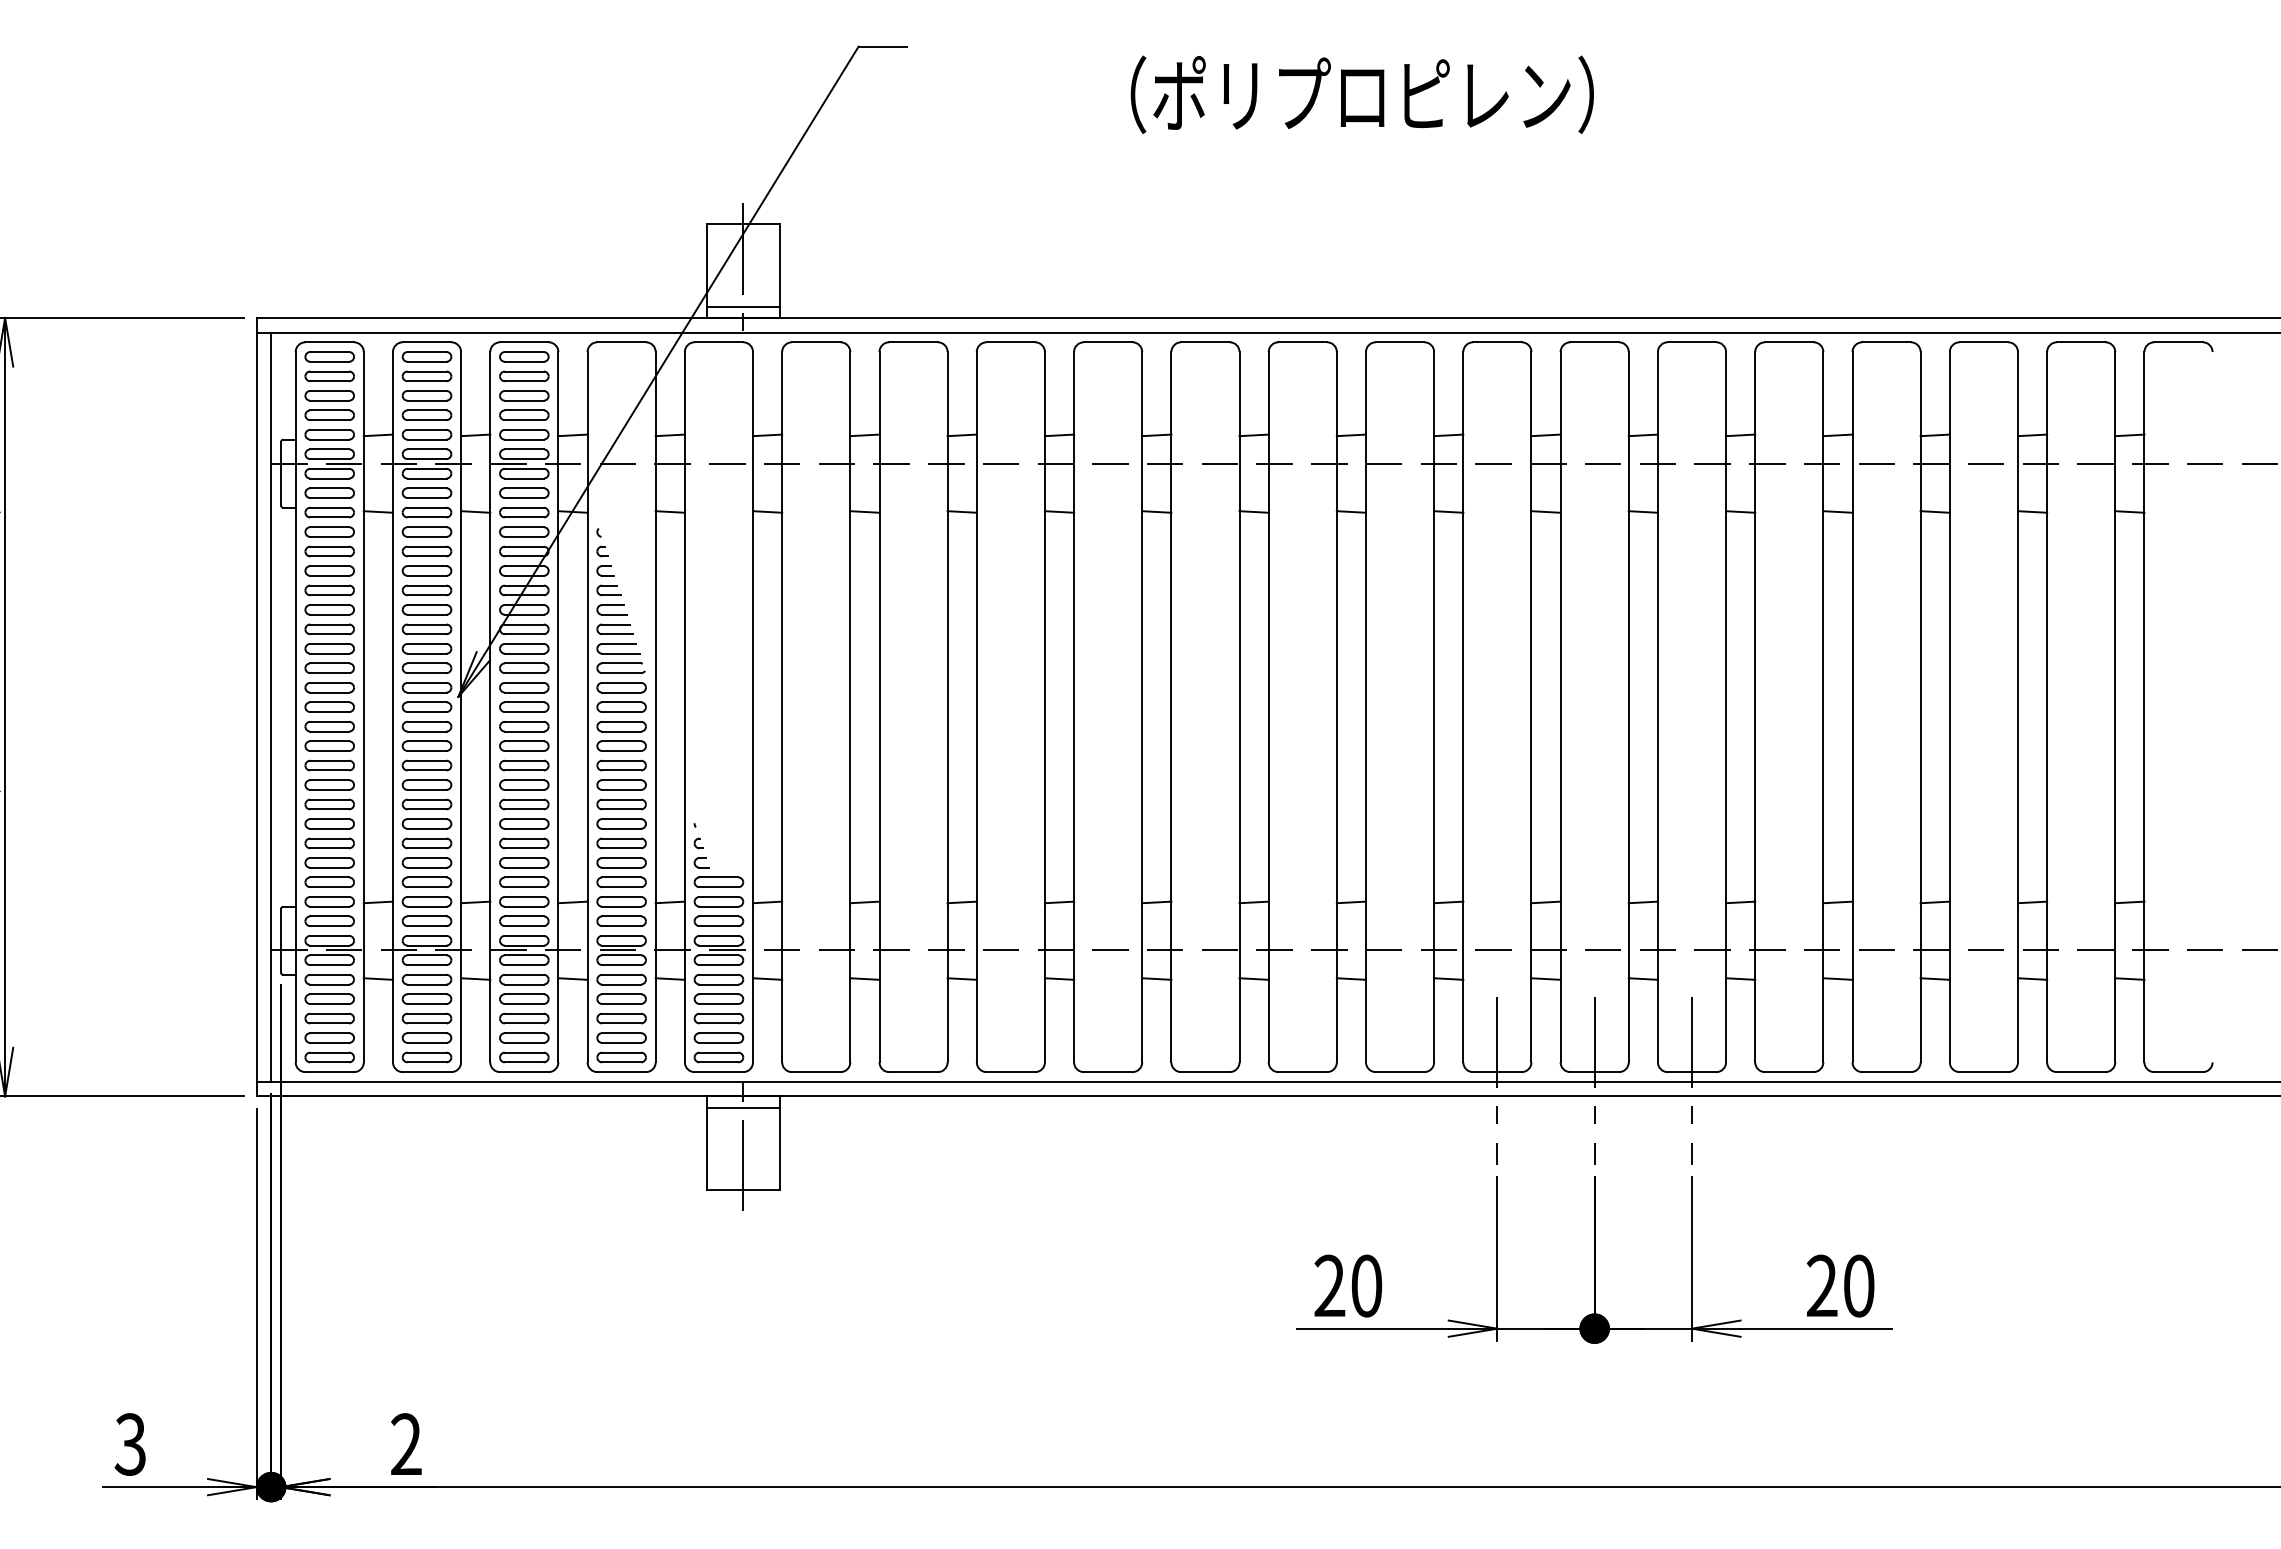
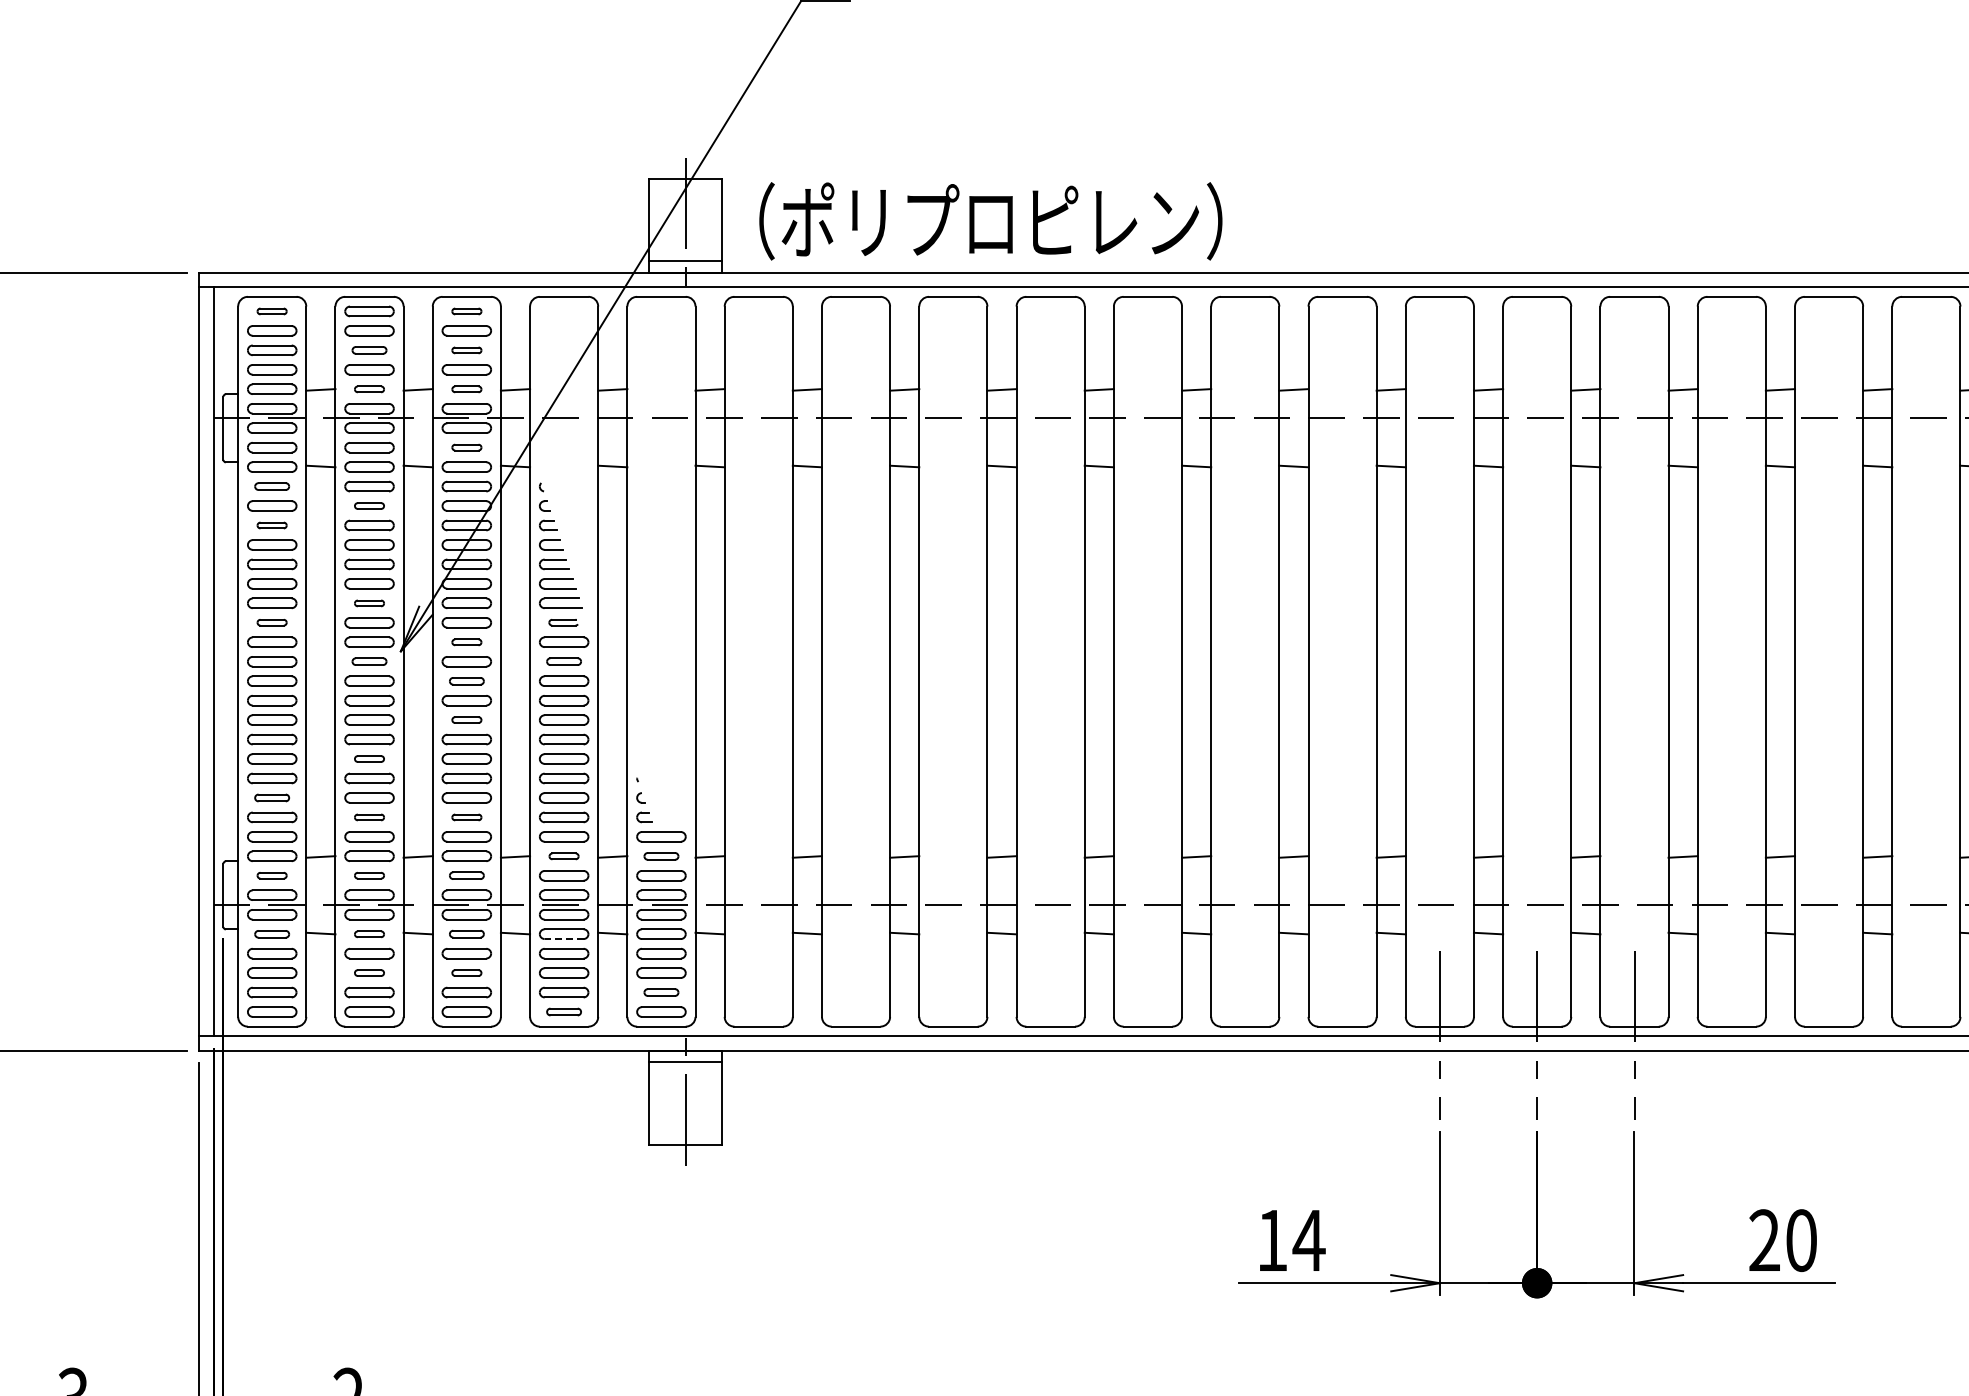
text: (1361, 94) -> (990, 221), moved
part: (329, 356) -> (272, 311), size x0.6
part: (524, 356) -> (467, 311), size x0.6
part: (426, 395) -> (369, 350), size x0.7
part: (524, 395) -> (467, 350), size x0.6
part: (426, 434) -> (369, 389), size x0.6
part: (524, 434) -> (467, 389), size x0.6
part: (524, 492) -> (467, 447), size x0.6
part: (329, 531) -> (272, 486), size x0.7
part: (426, 551) -> (369, 506), size x0.6
part: (329, 570) -> (272, 525), size x0.6
part: (426, 648) -> (369, 603), size x0.6
part: (329, 667) -> (272, 622), size x0.6
part: (620, 667) -> (563, 622), size x0.6
part: (524, 687) -> (467, 642), size x0.6
part: (426, 706) -> (369, 661), size x0.7
part: (621, 706) -> (564, 661), size x0.7
part: (524, 726) -> (467, 681), size x0.7
part: (524, 765) -> (467, 720), size x0.6
part: (426, 804) -> (369, 759), size x0.6
part: (329, 843) -> (272, 798), size x0.7
part: (426, 862) -> (369, 817), size x0.6
part: (524, 862) -> (467, 817), size x0.6
part: (621, 901) -> (564, 856), size x0.6
part: (718, 901) -> (661, 856), size x0.7
part: (329, 920) -> (272, 875), size x0.6
part: (426, 920) -> (369, 875), size x0.6
part: (524, 920) -> (467, 875), size x0.7
part: (329, 979) -> (272, 934), size x0.7
part: (426, 979) -> (369, 934), size x0.6
part: (524, 979) -> (467, 934), size x0.7
line: (621, 984) -> (564, 939), solid -> dashed
part: (426, 1018) -> (369, 973), size x0.6
part: (524, 1018) -> (467, 973), size x0.6
part: (718, 1037) -> (661, 992), size x0.7
part: (621, 1057) -> (564, 1012), size x0.7
text: (1348, 1285) -> (1291, 1240), 20 -> 14

